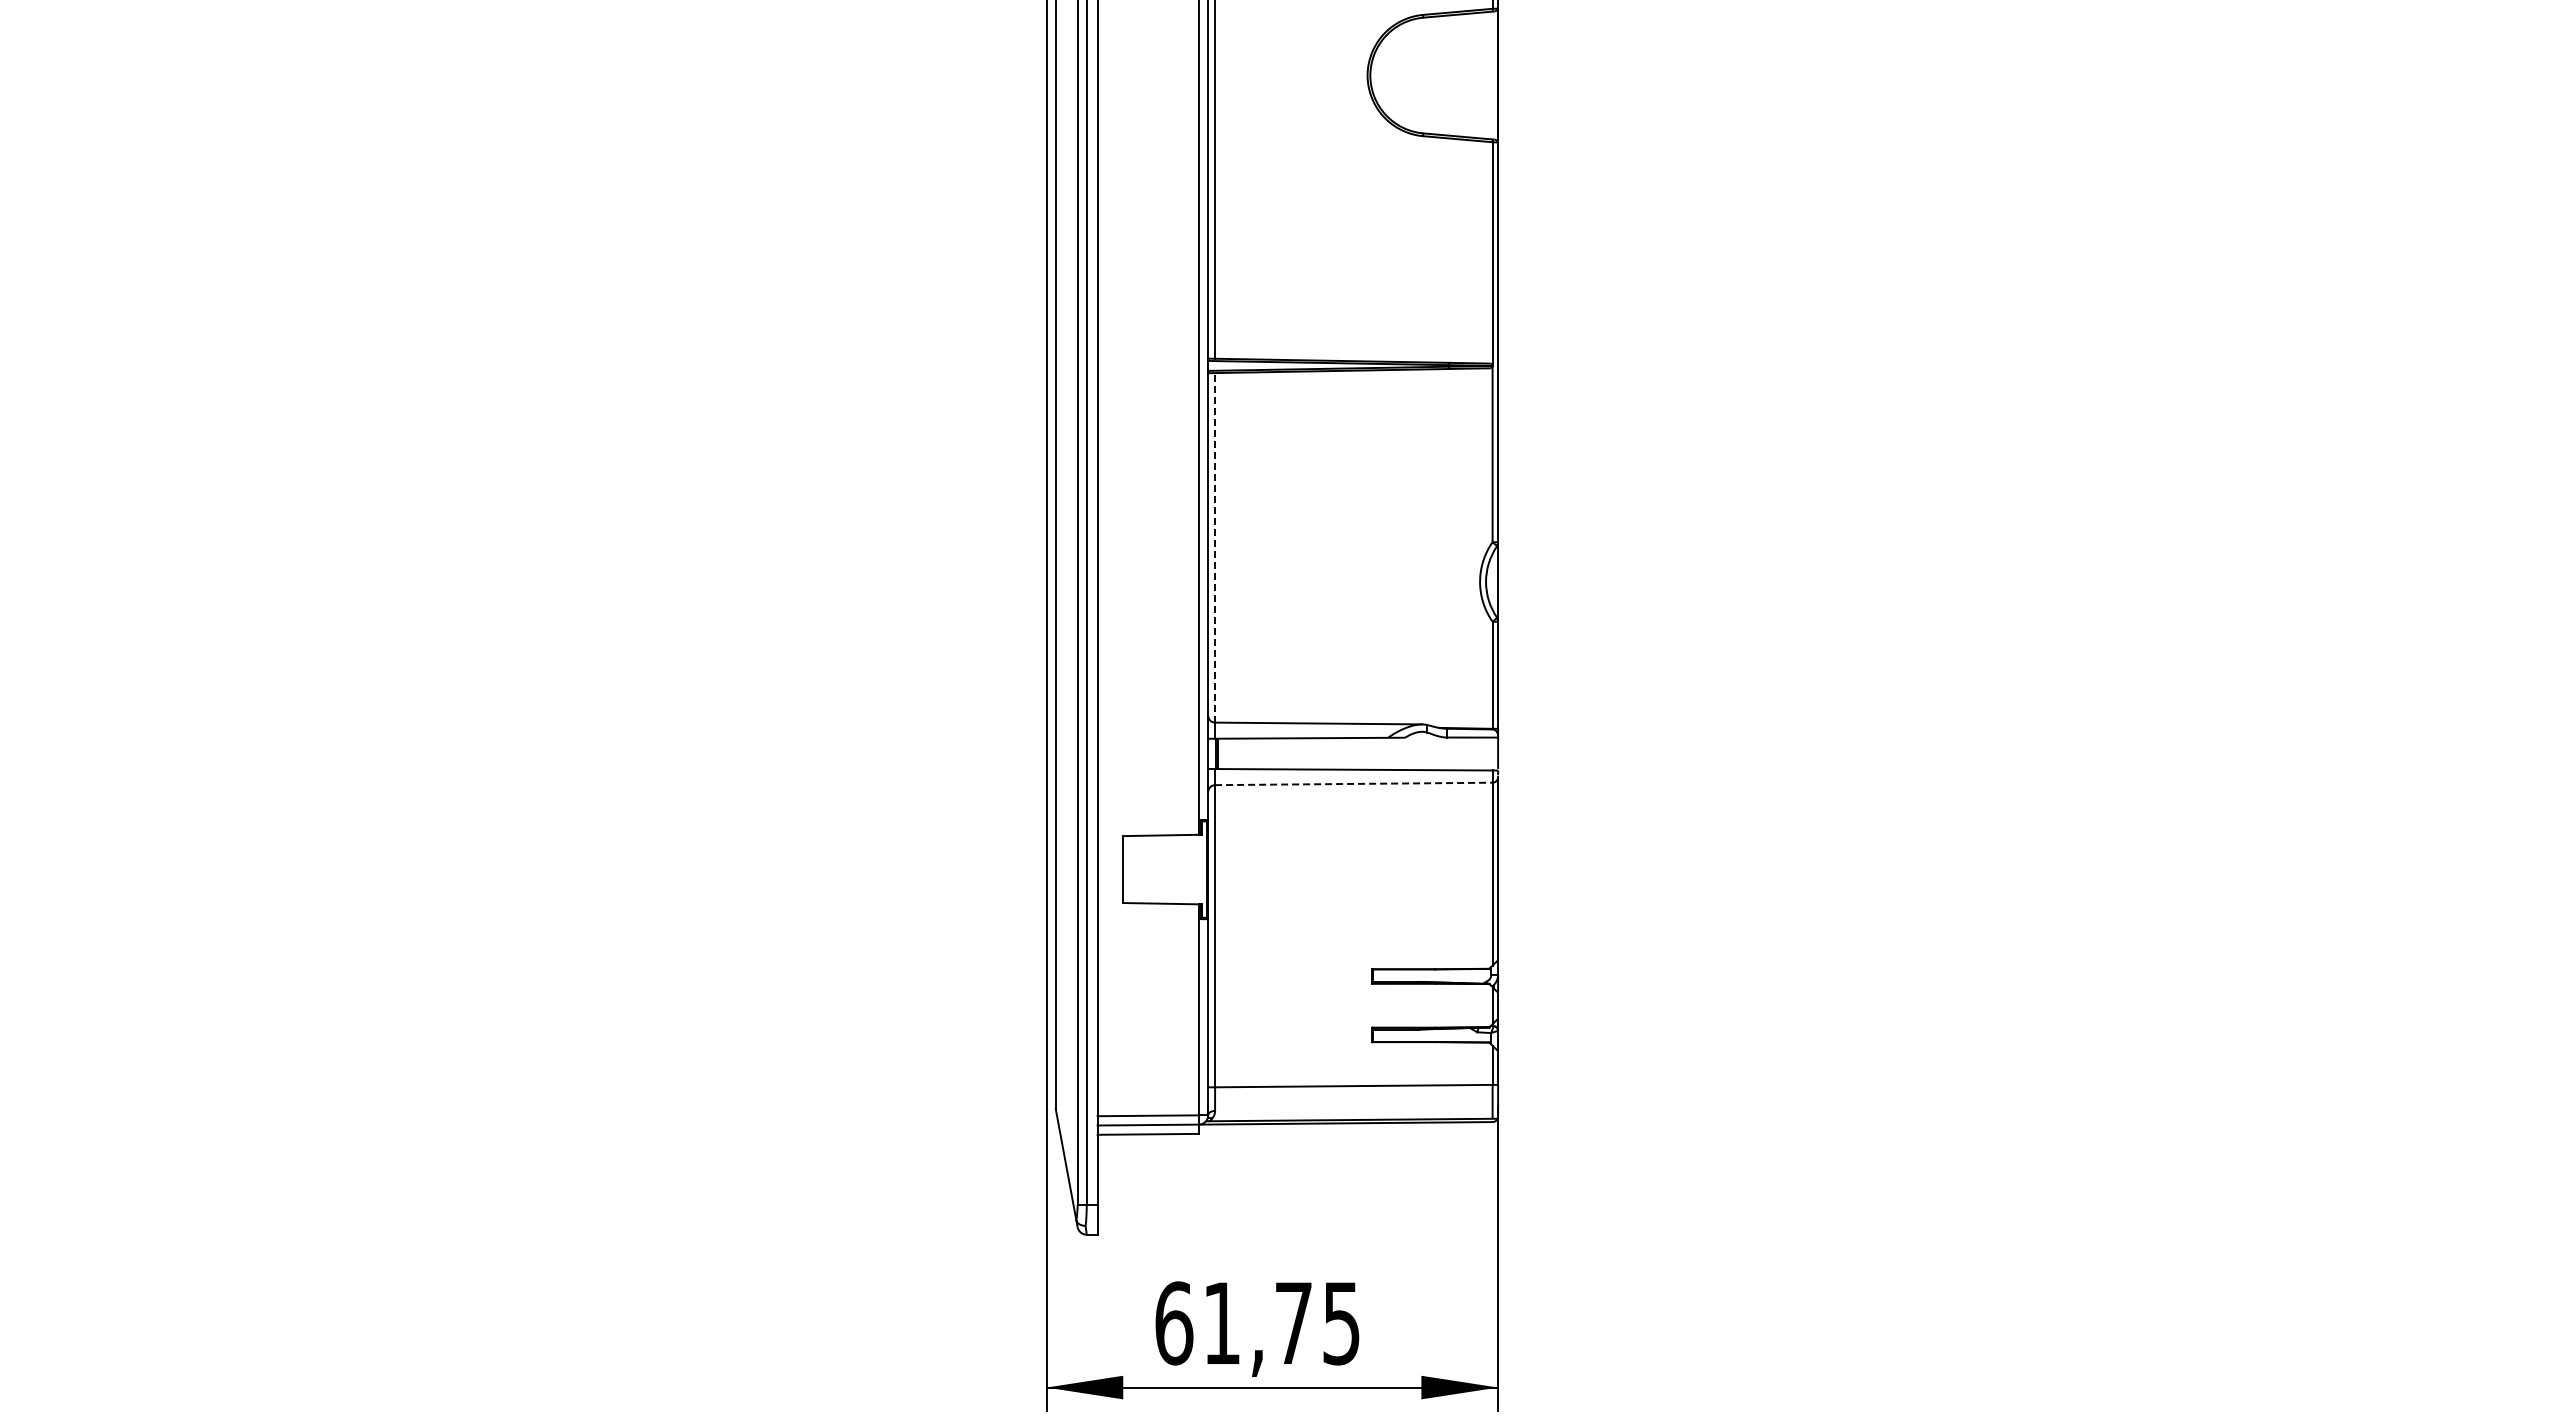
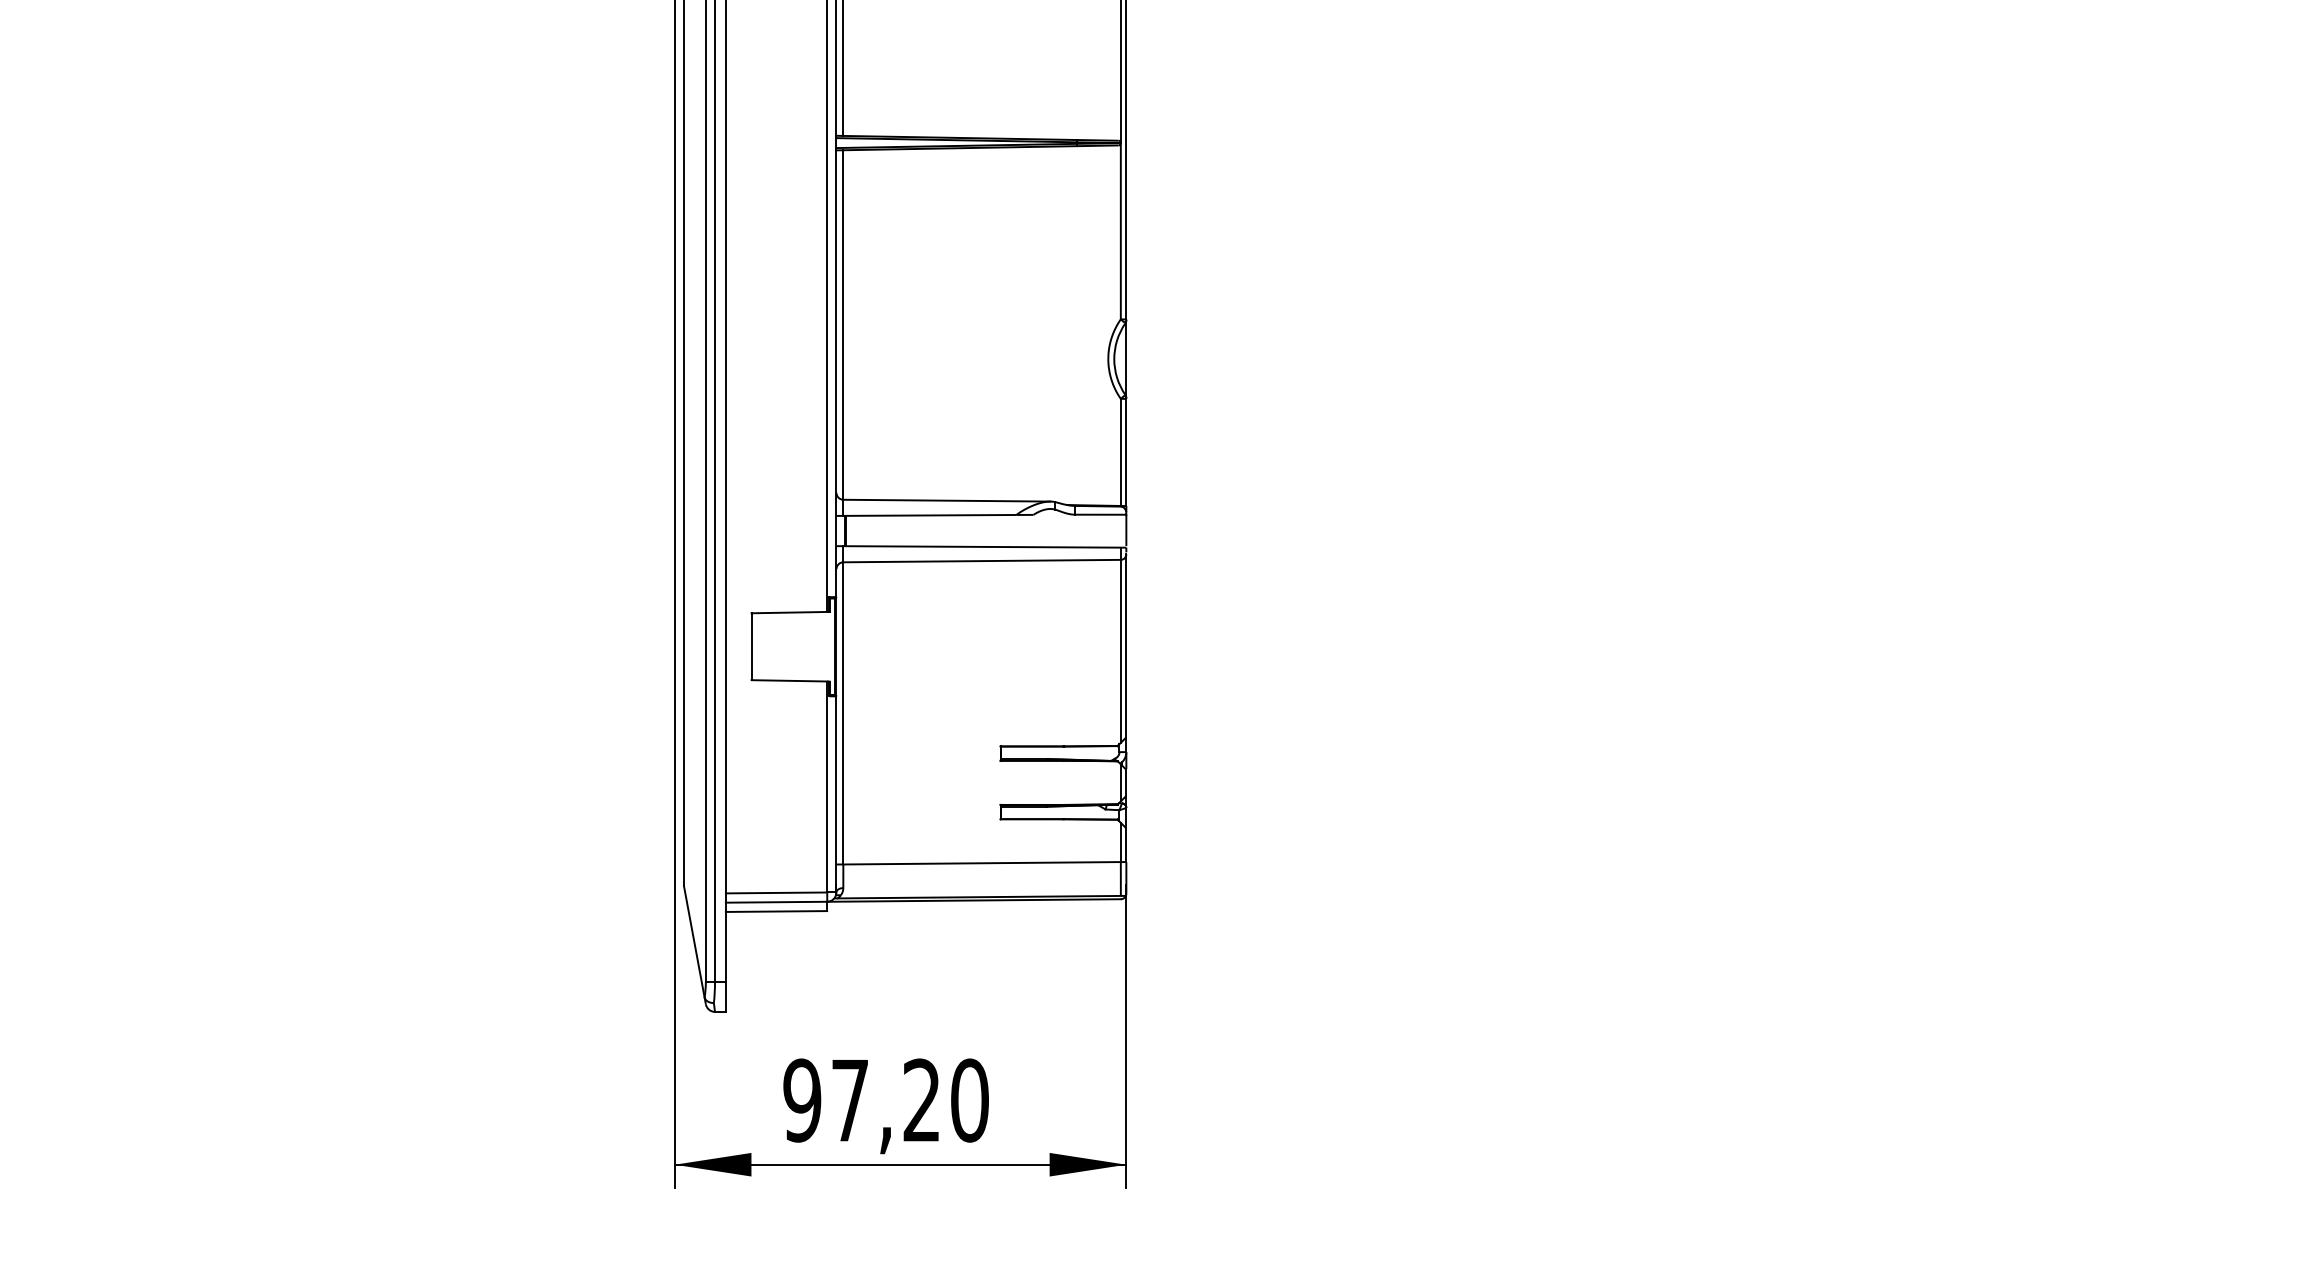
line: (1215, 547) -> (843, 324), dashed -> solid
line: (1353, 783) -> (981, 560), dashed -> solid
text: (1257, 1323) -> (885, 1100), 61,75 -> 97,20

